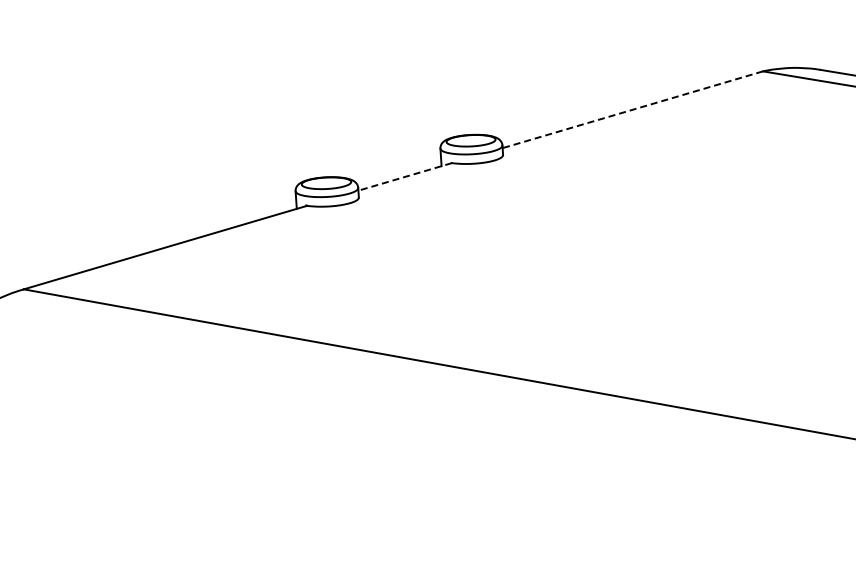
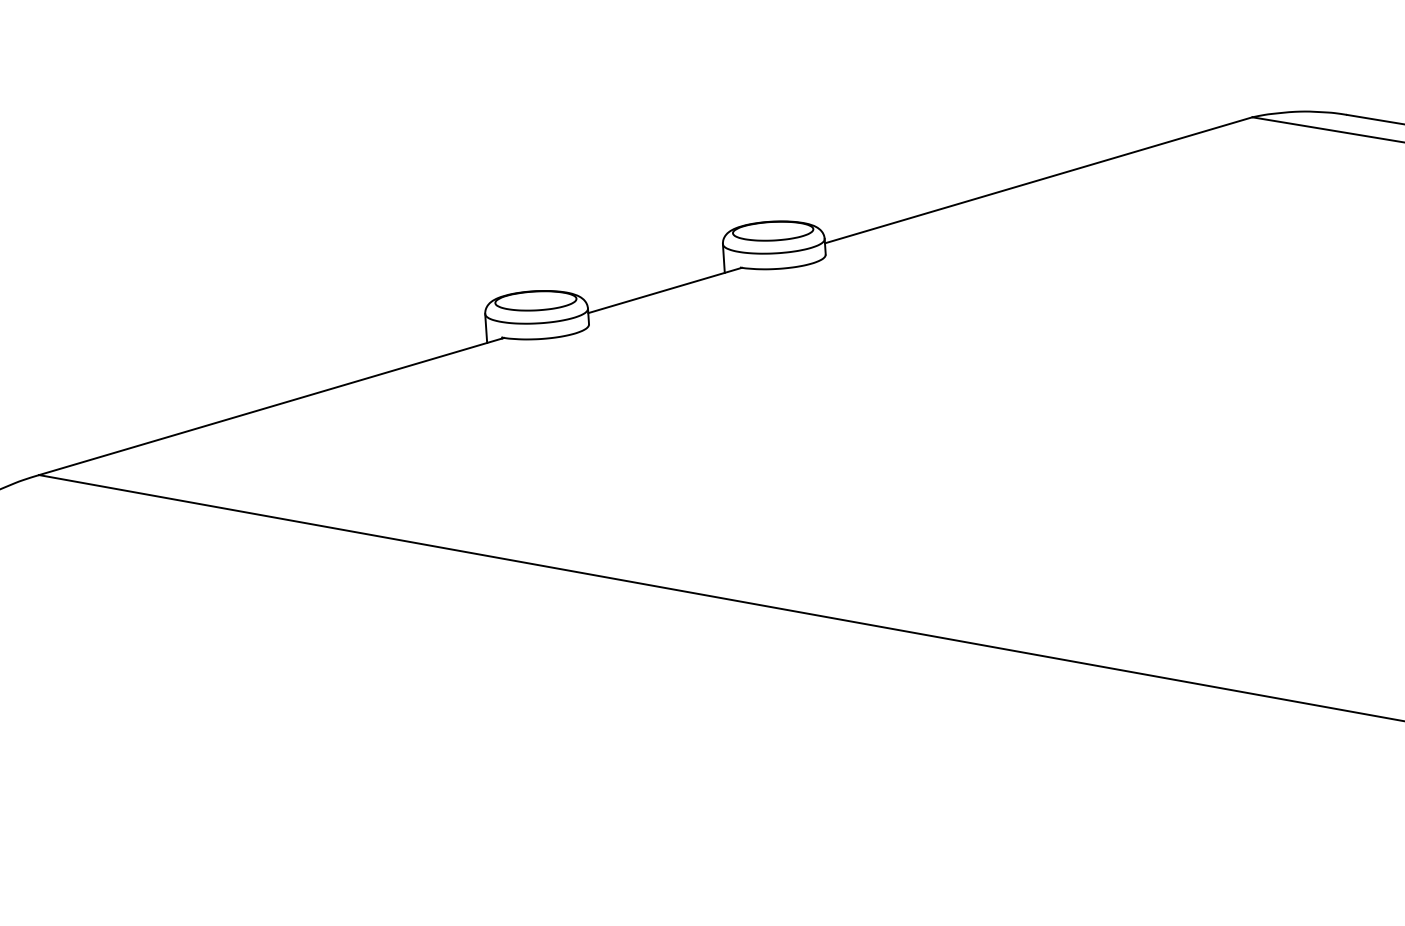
line: (632, 109) -> (1038, 179), dashed -> solid
line: (405, 176) -> (665, 289), dashed -> solid

